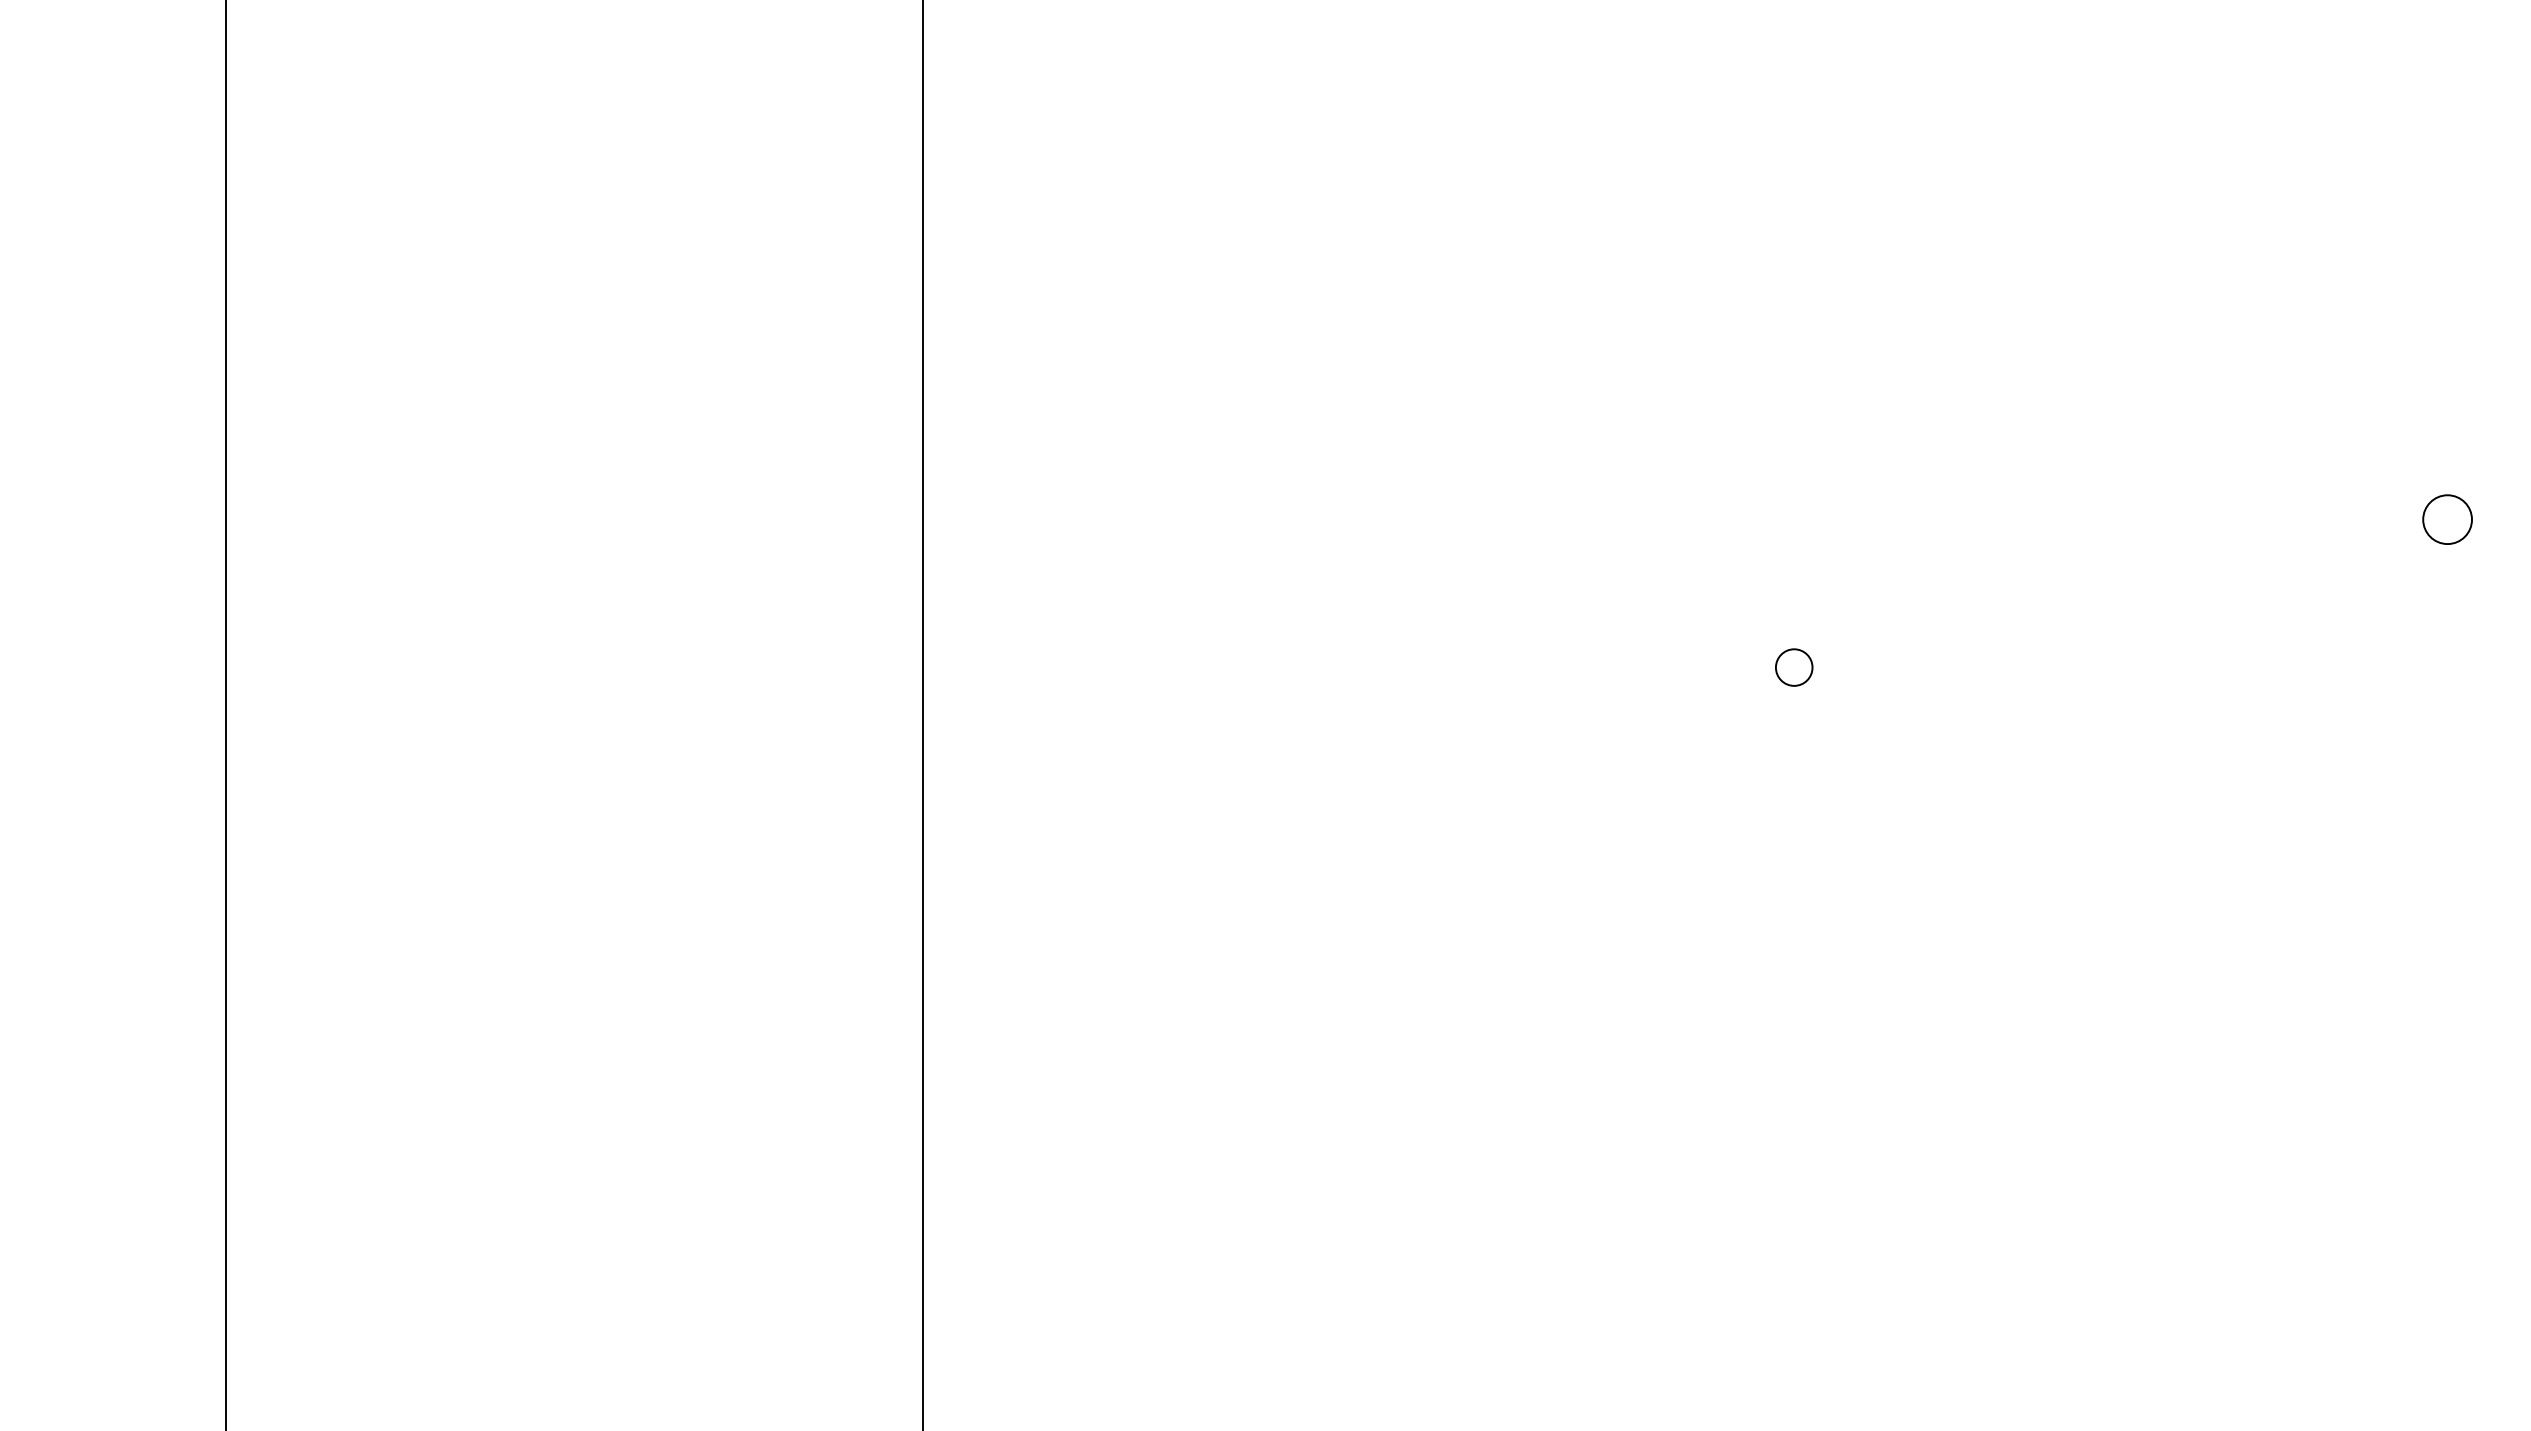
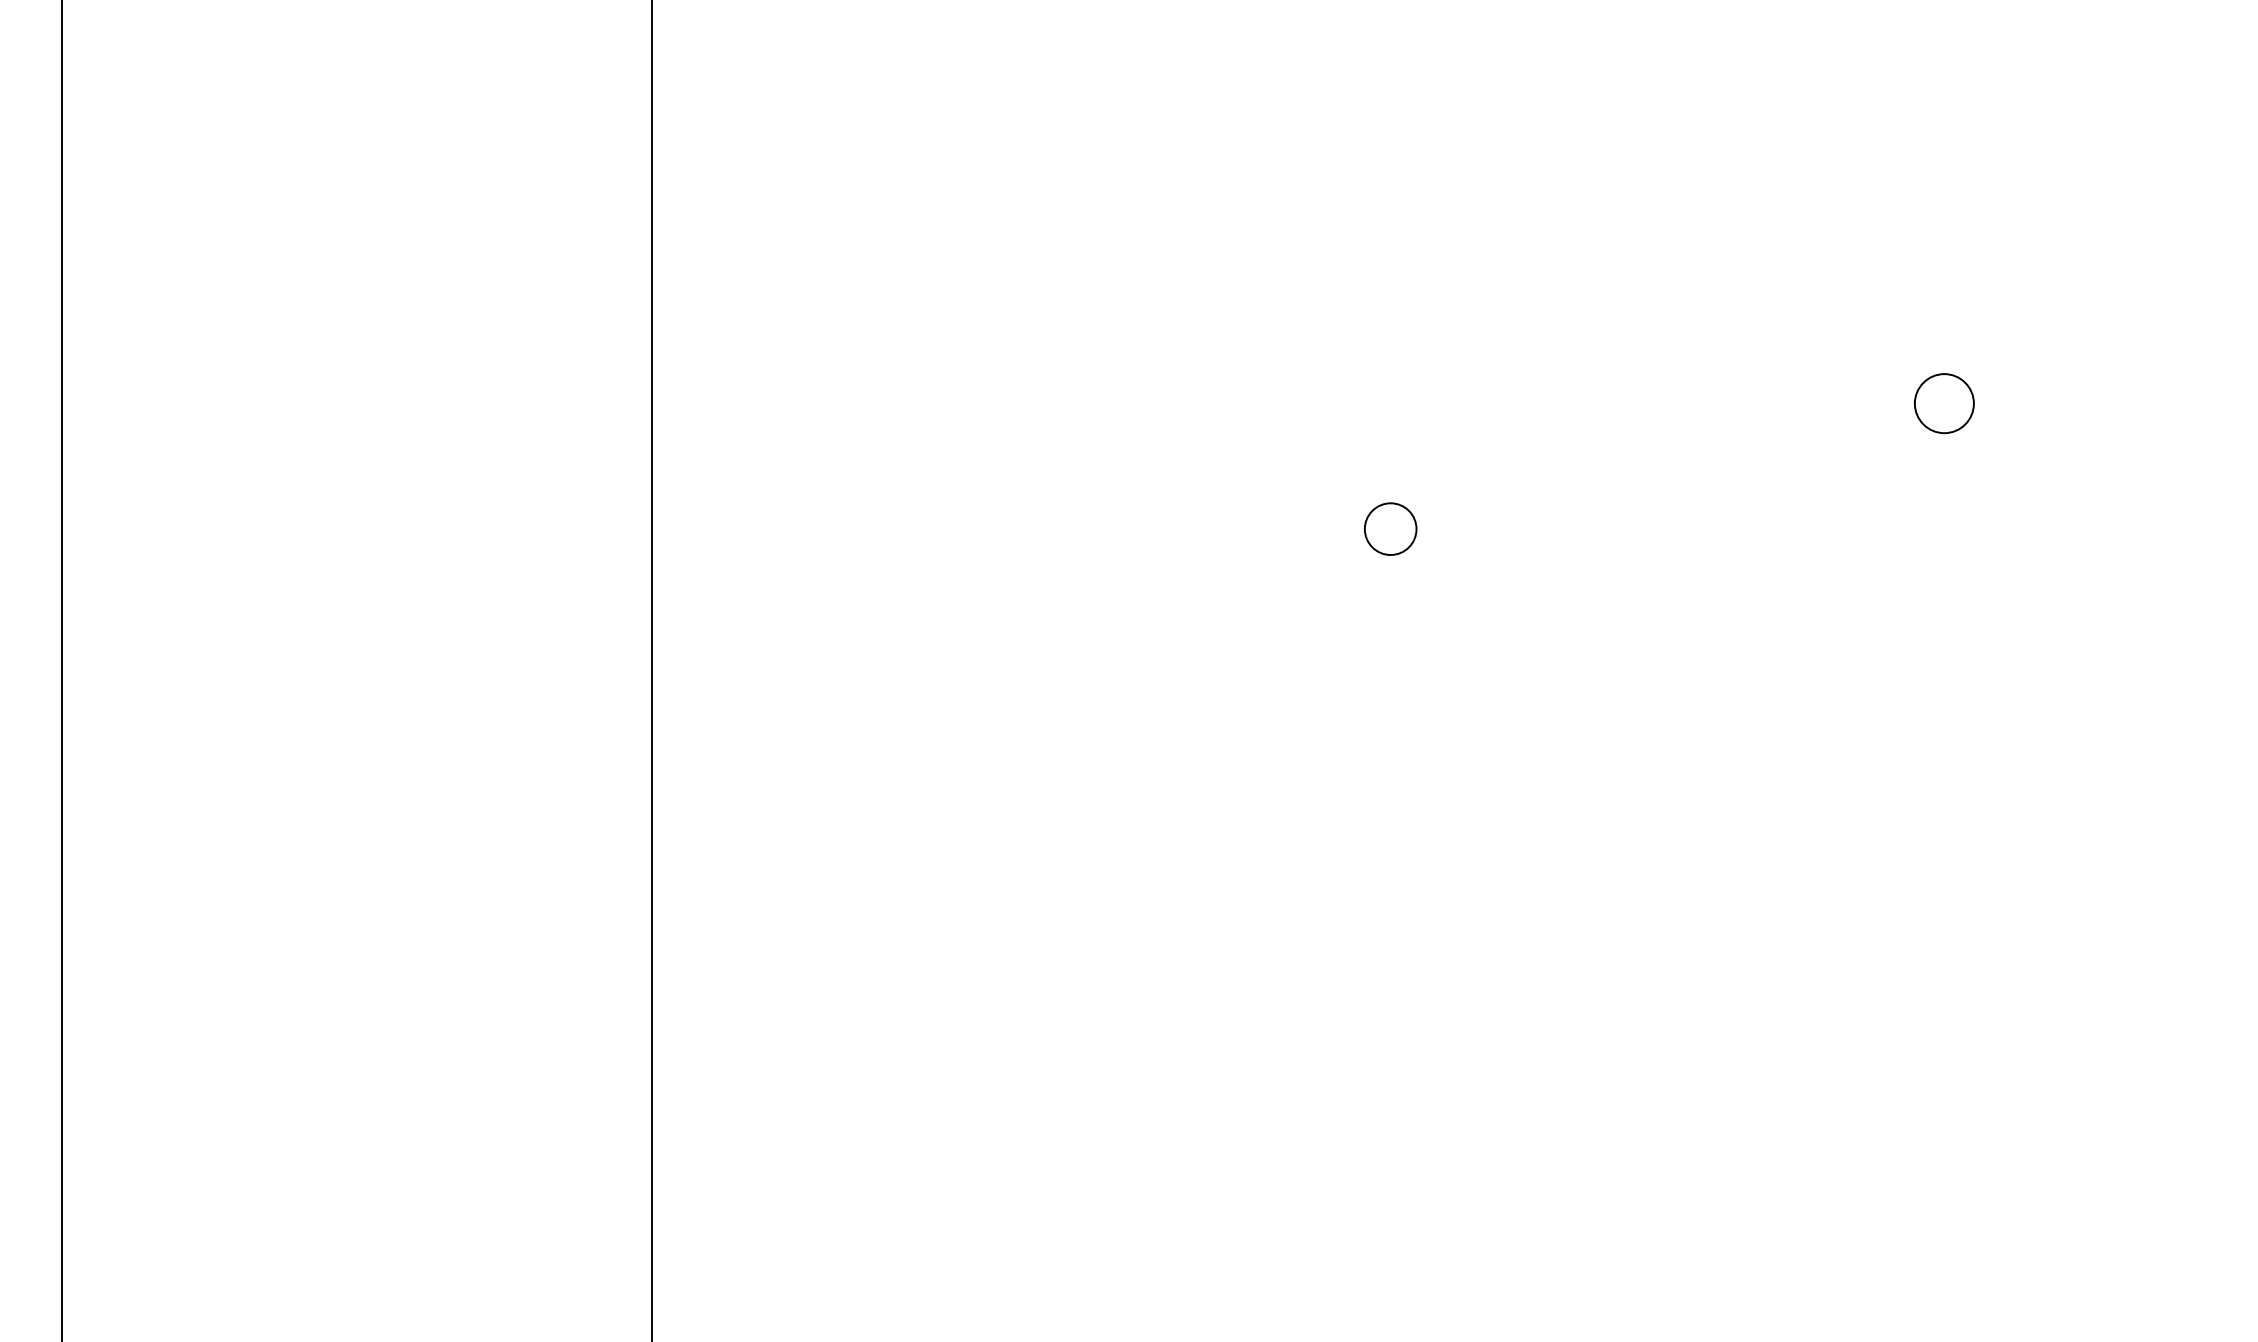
circle: (2447, 519) -> (1944, 403), size x1.43
circle: (1793, 666) -> (1390, 528), size x1.67

